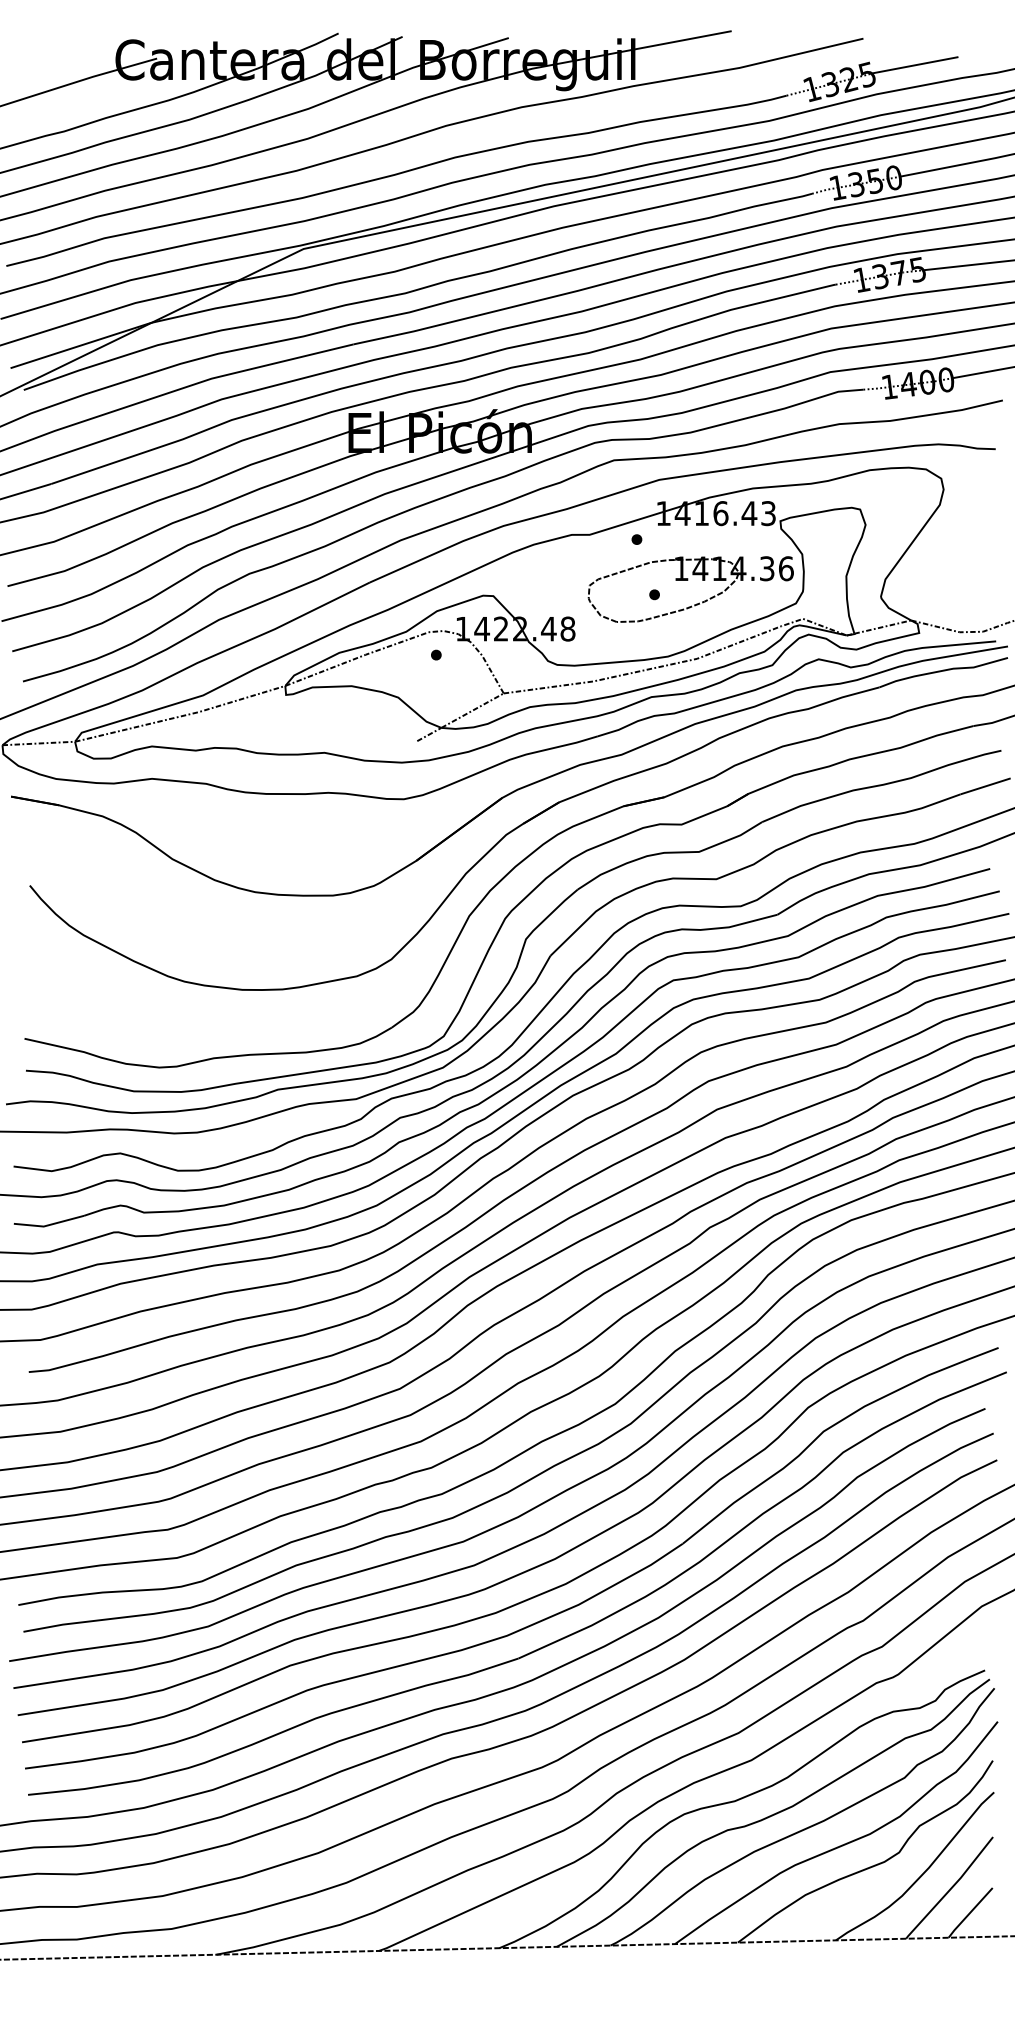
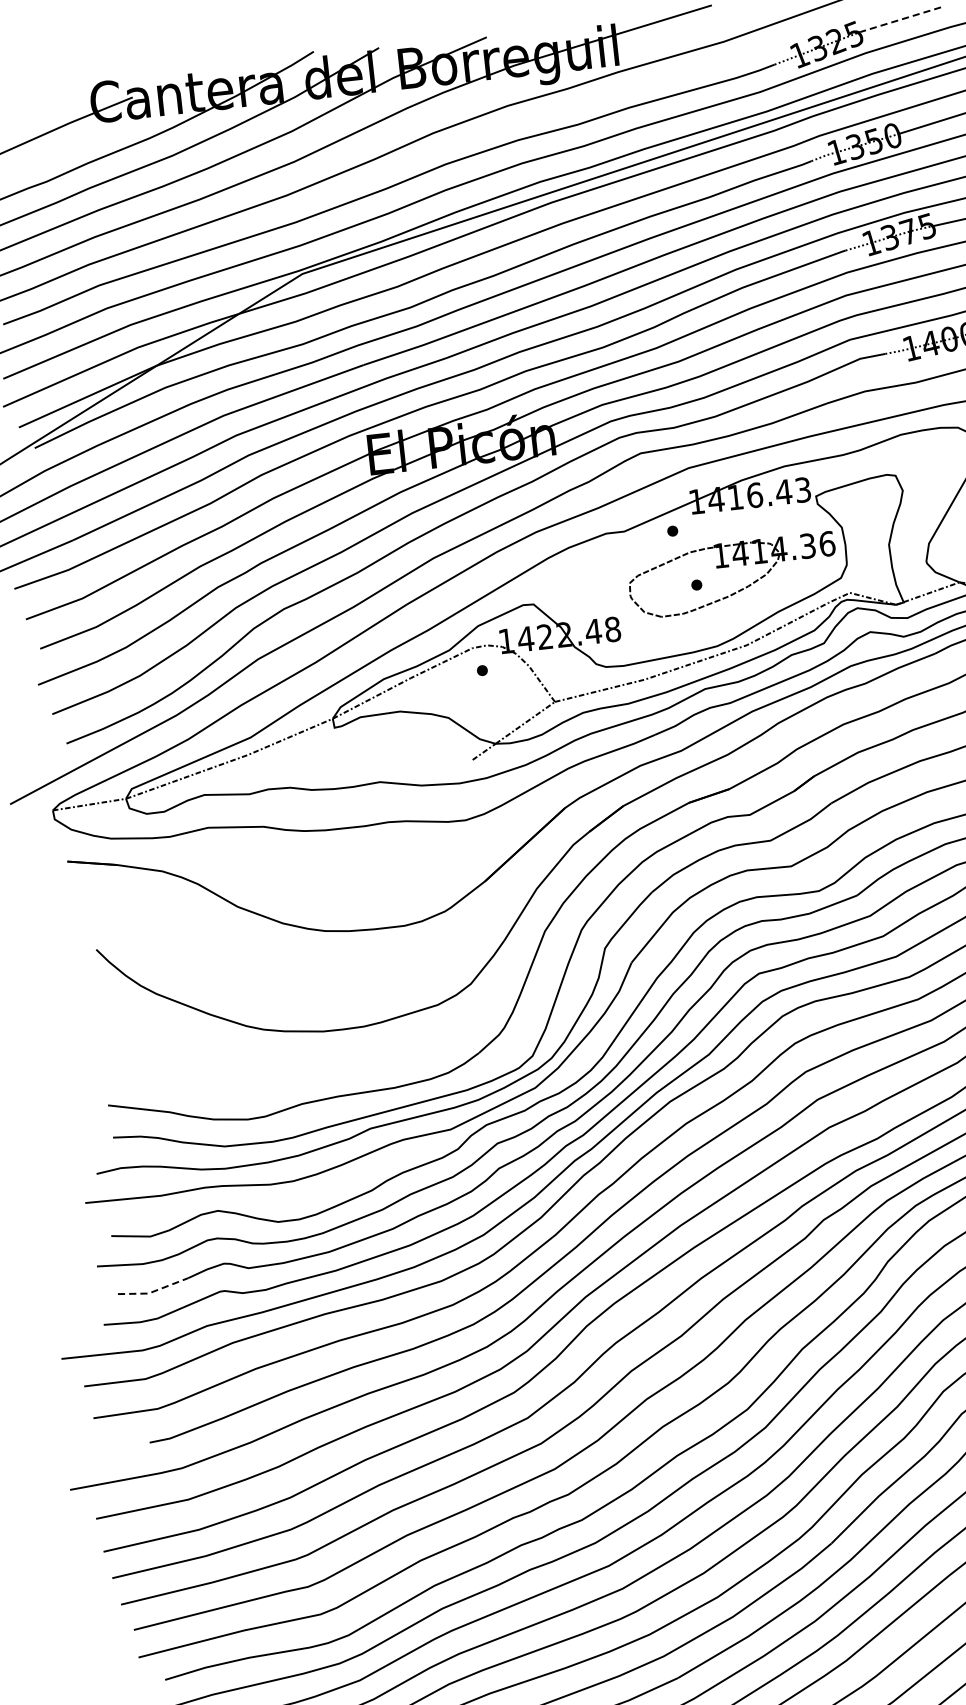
line: (914, 65) -> (900, 19), solid -> dashed
line: (49, 1225) -> (154, 1291), solid -> dashed

